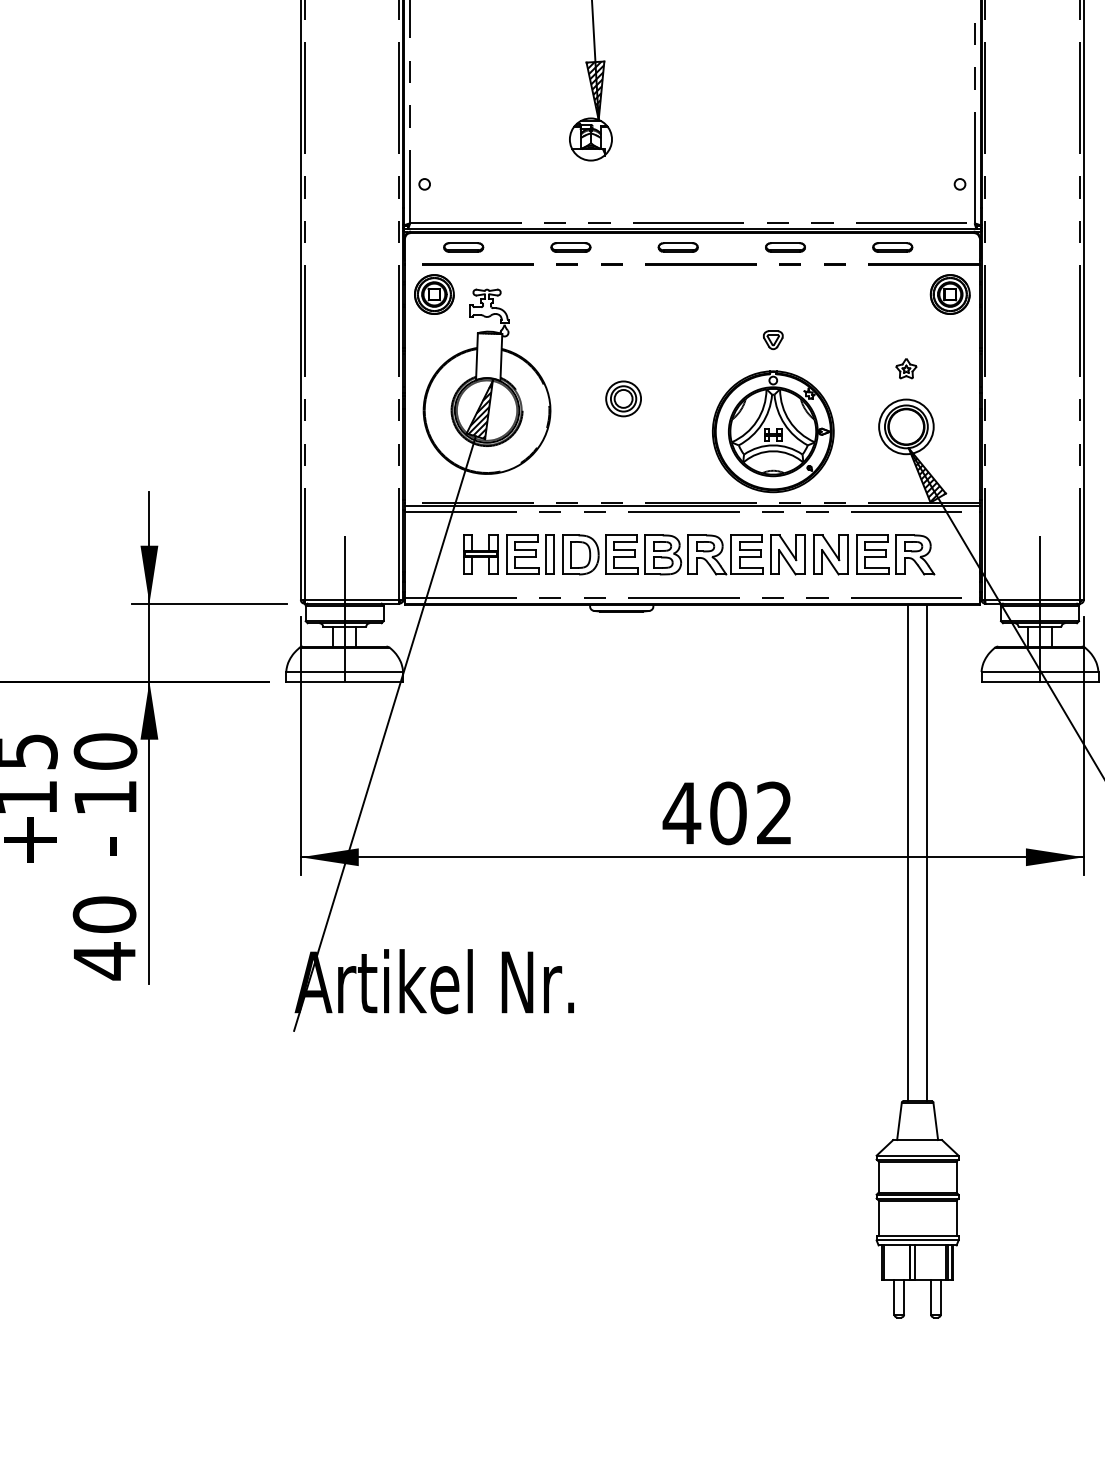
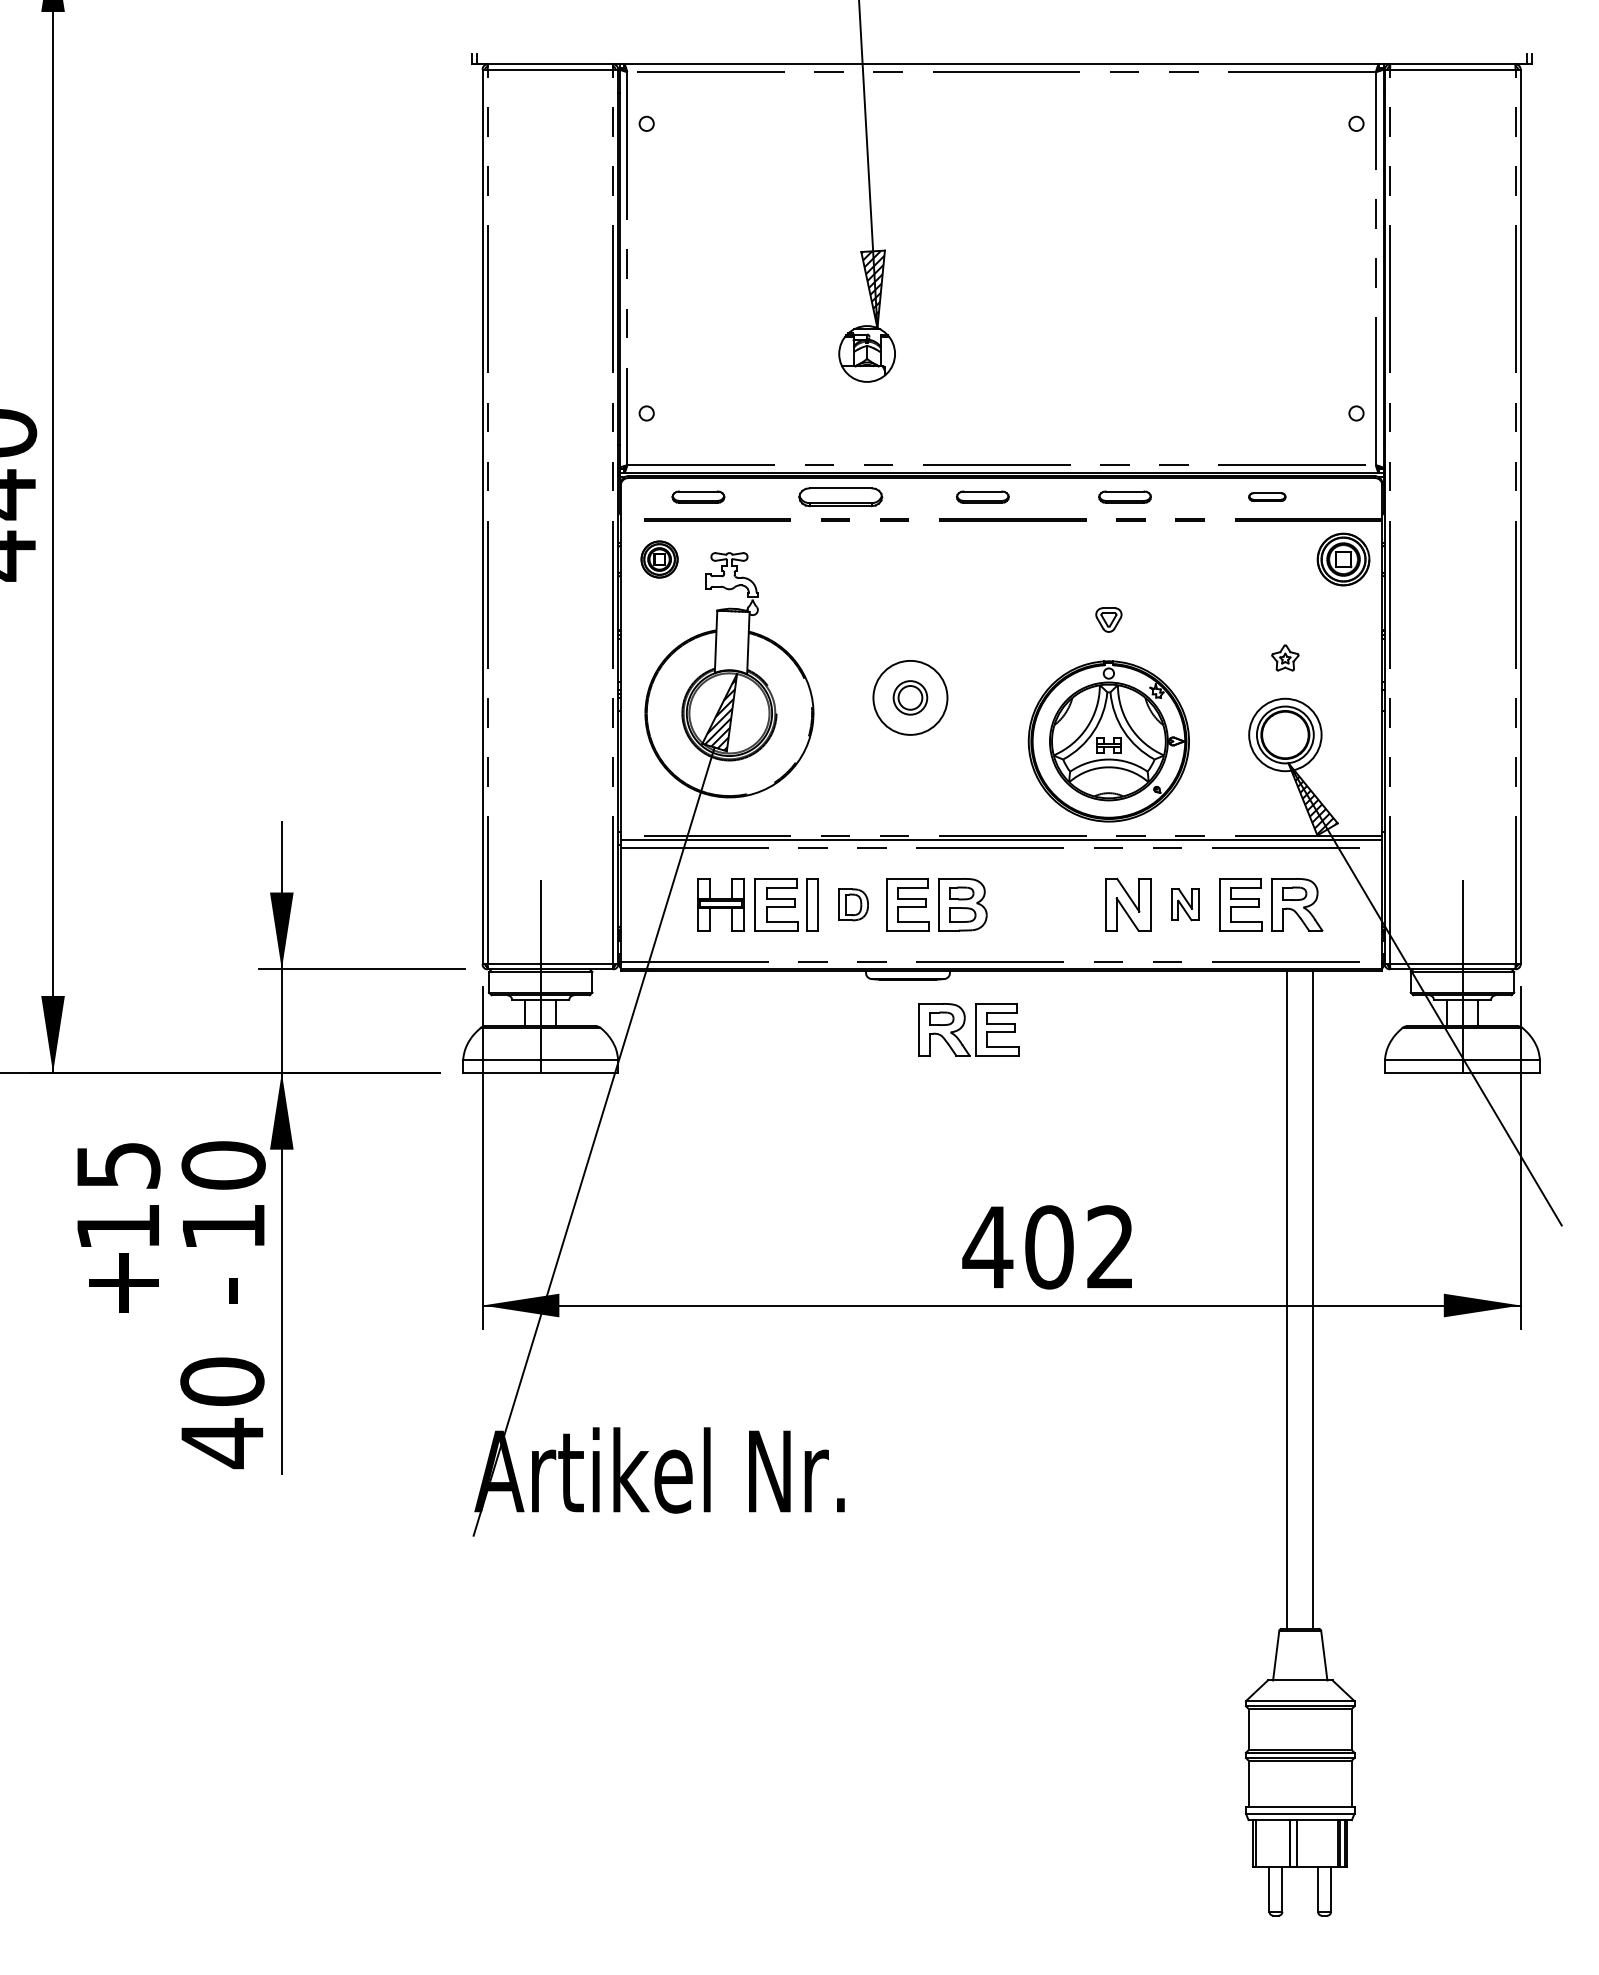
part: (570, 247) -> (840, 496), size x1.6
part: (892, 247) -> (1267, 496), size x0.7
part: (434, 294) -> (659, 559), size x0.7
circle: (623, 398) -> (910, 697), size x1.6
part: (580, 554) -> (853, 904), size x0.6
part: (725, 554) -> (968, 1029), moved
part: (831, 554) -> (1185, 904), size x0.6

